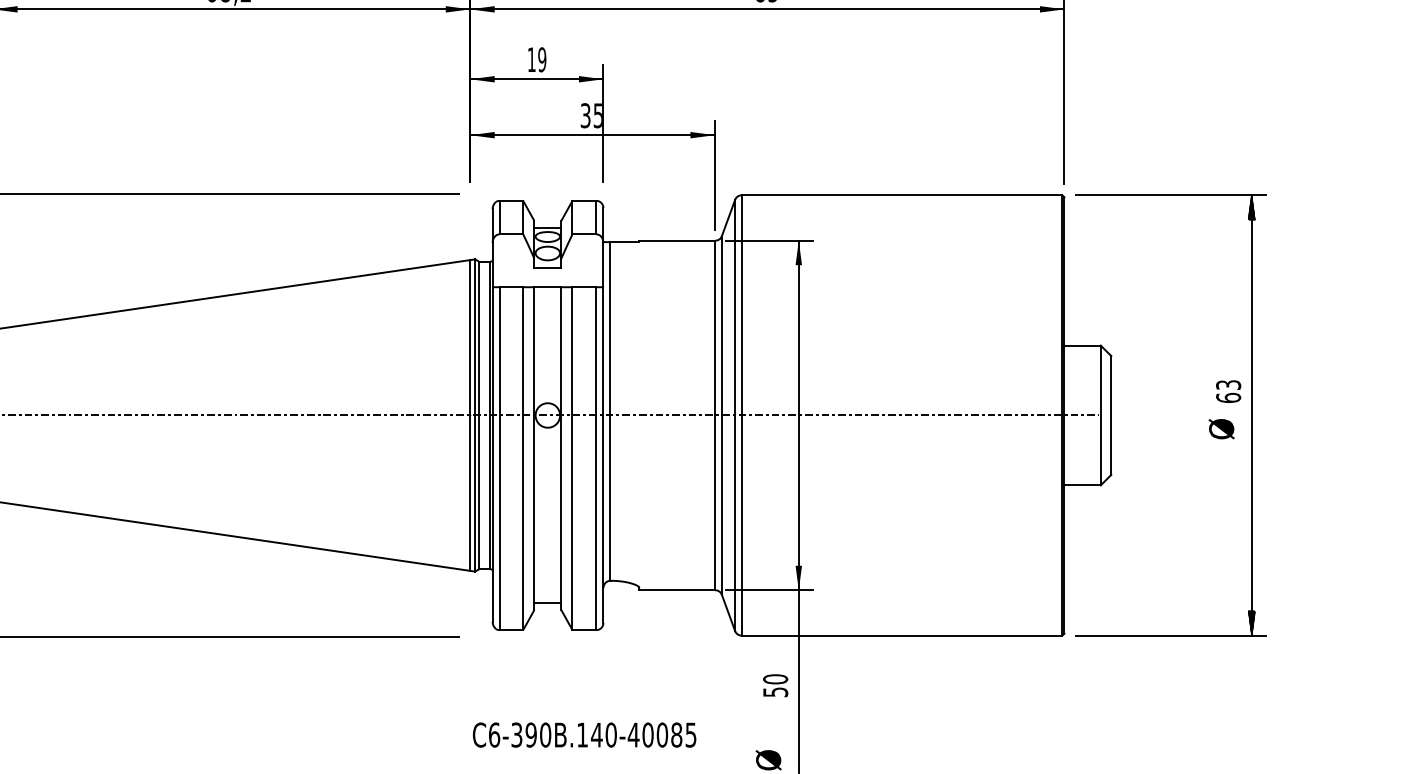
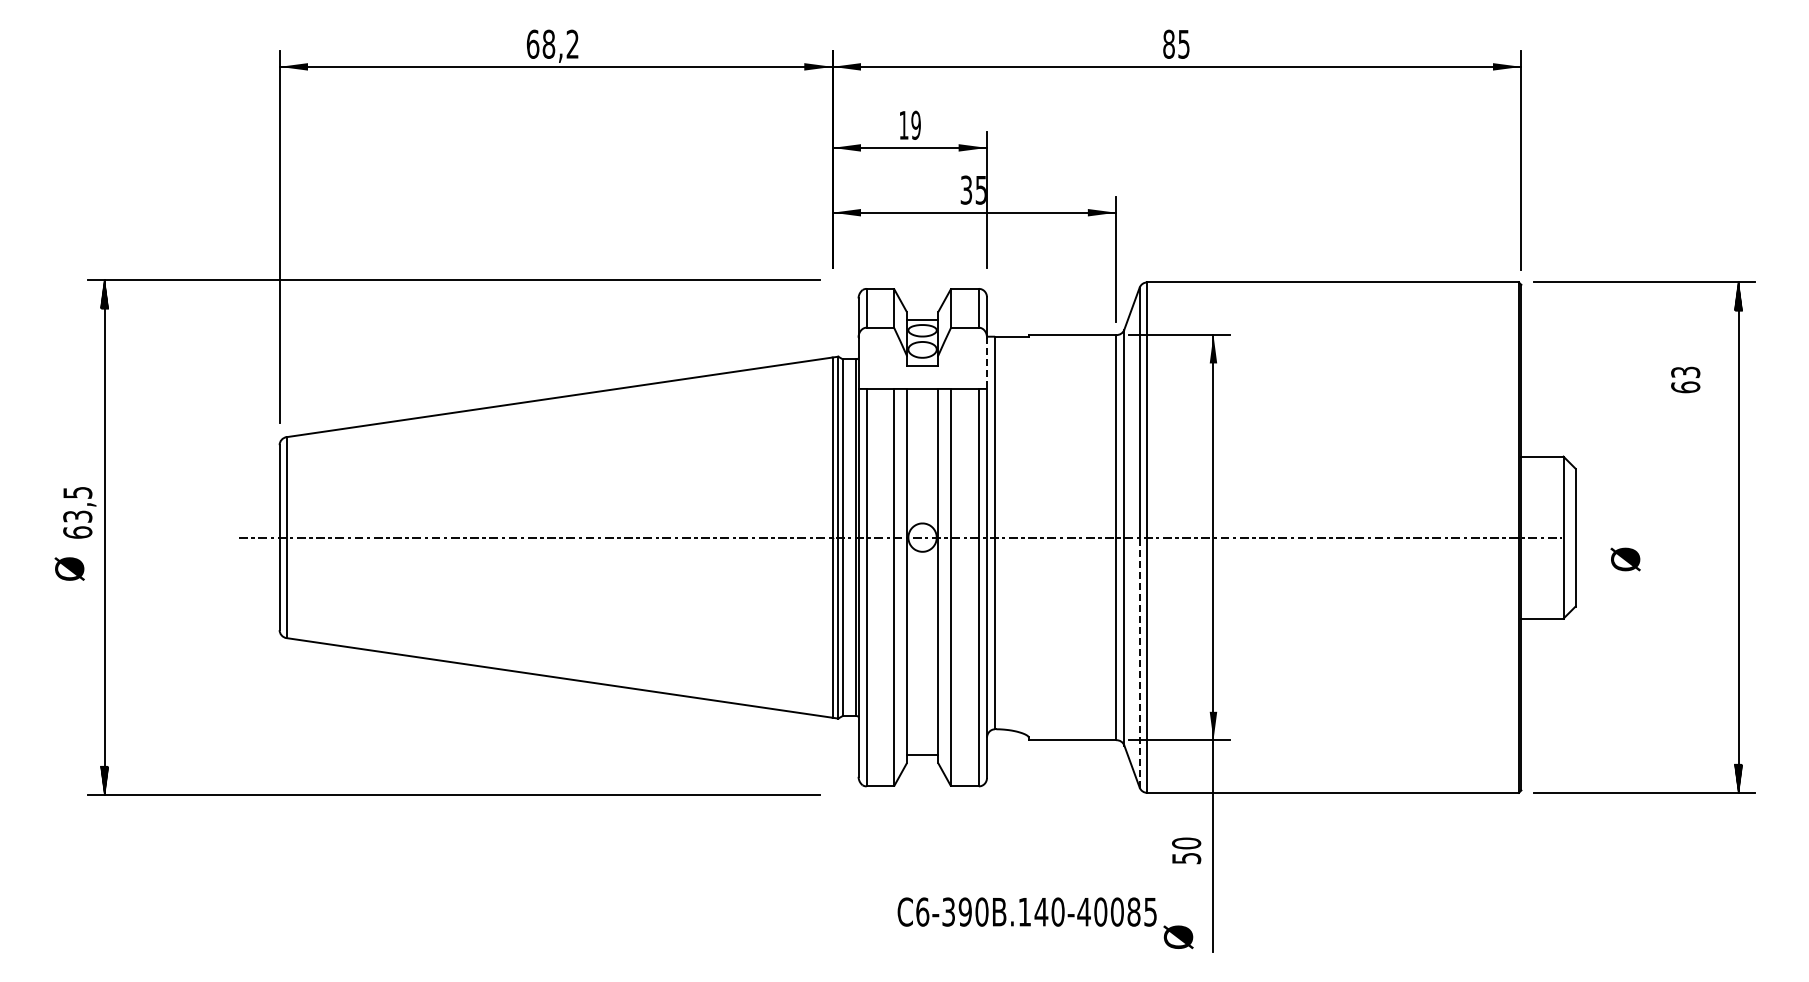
line: (602, 264) -> (986, 362), solid -> dashed
text: (1228, 391) -> (1685, 379), moved
text: (1221, 429) -> (1625, 559), moved
line: (734, 523) -> (1139, 662), solid -> dashed
text: (584, 734) -> (1026, 911), moved

